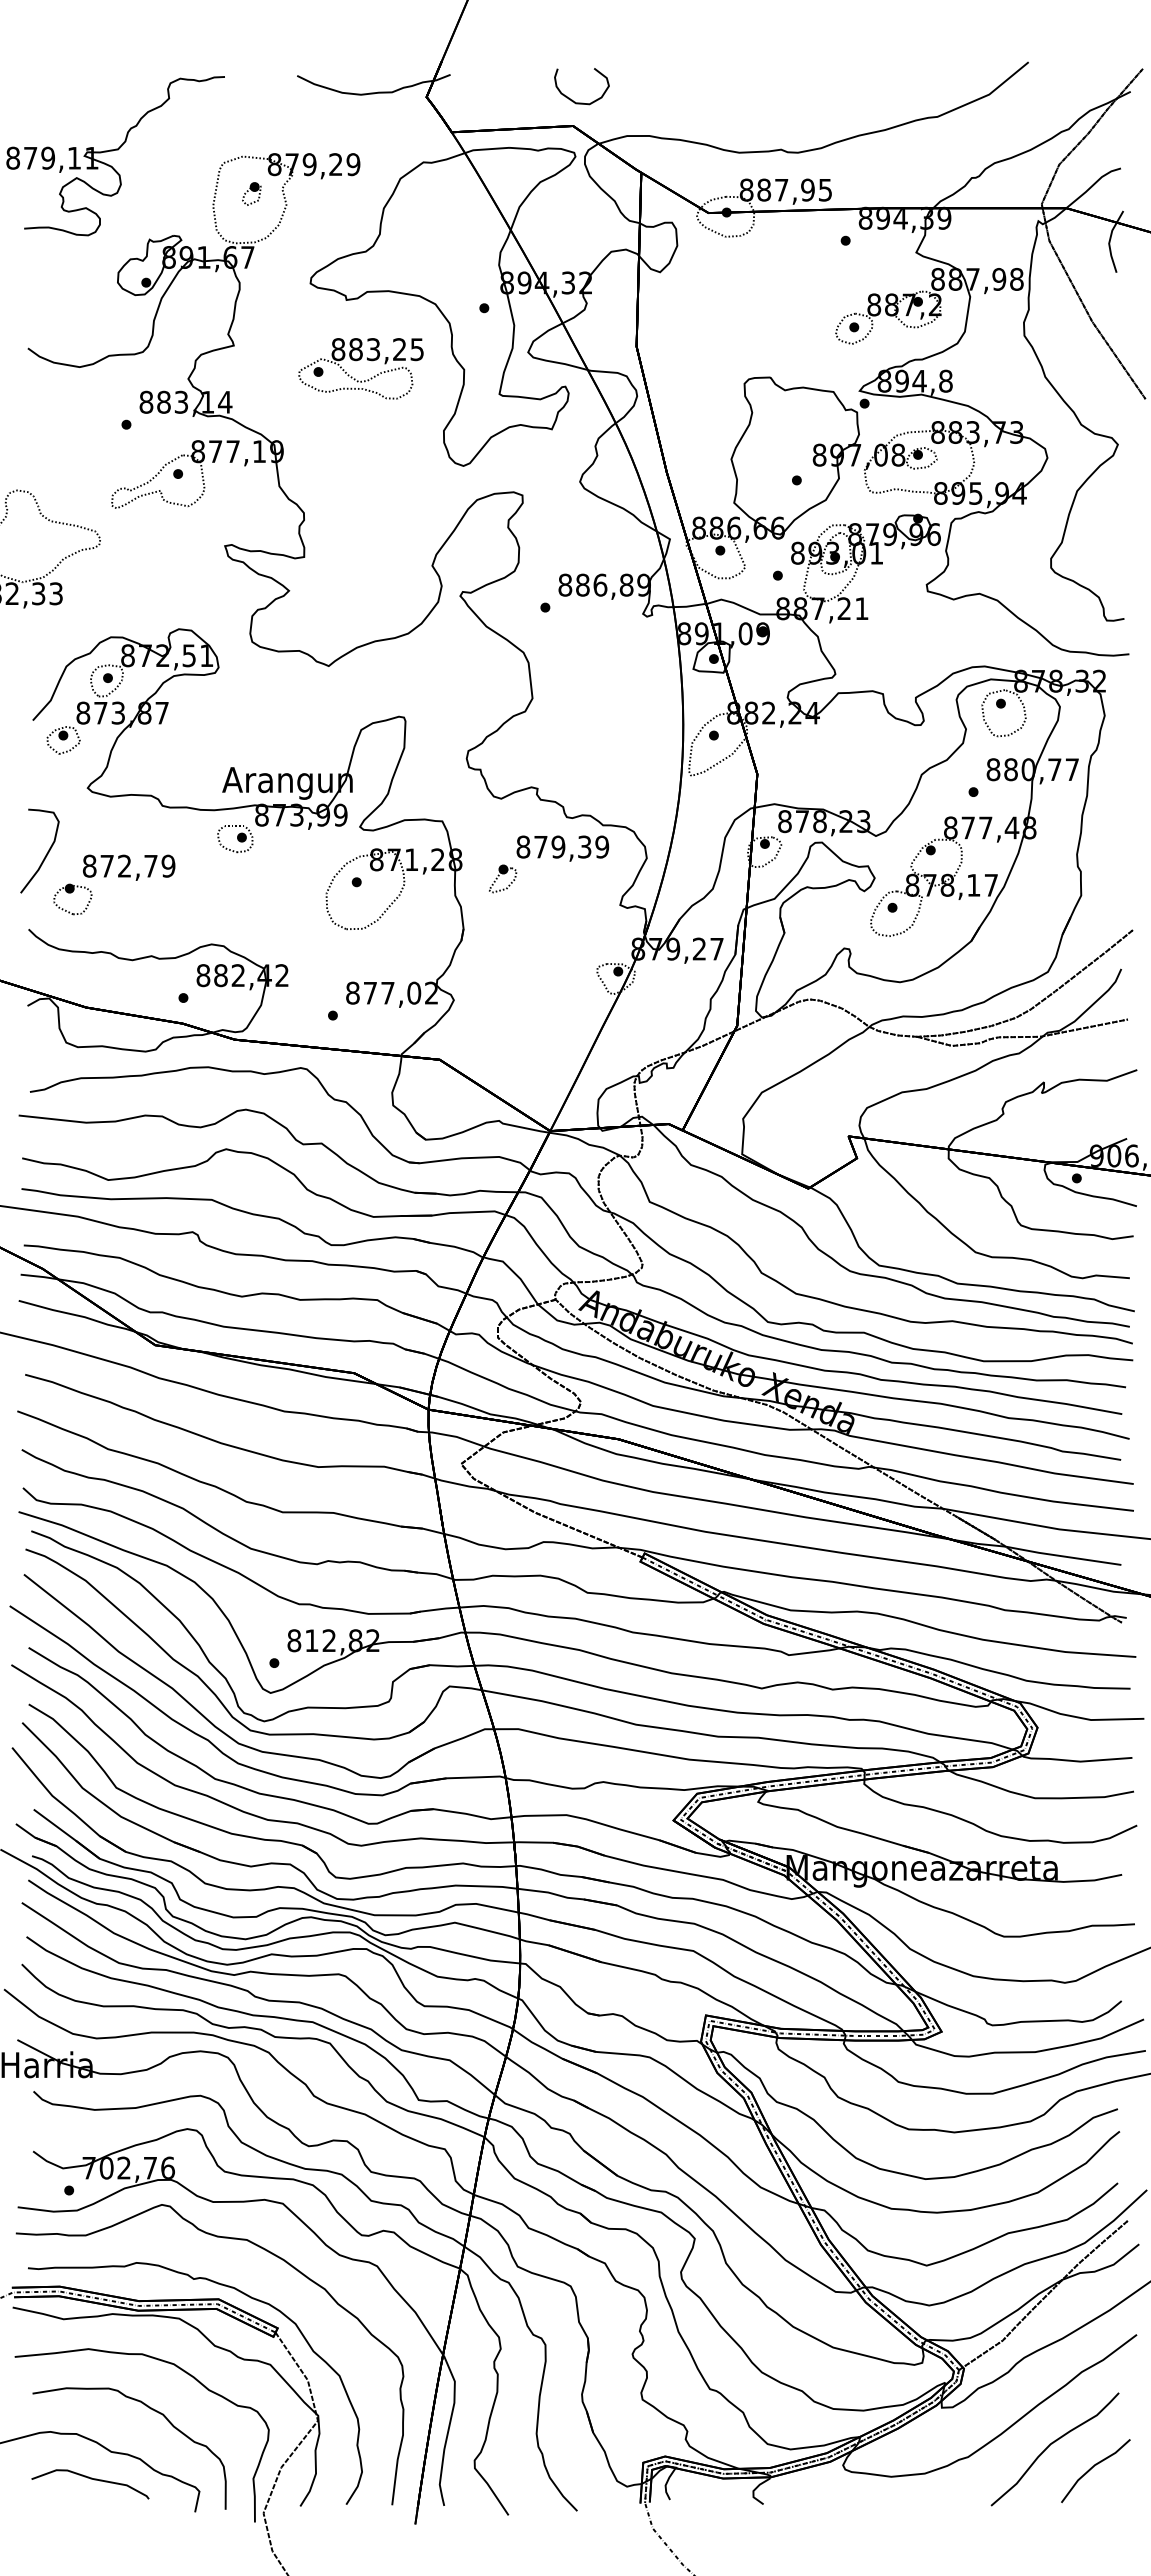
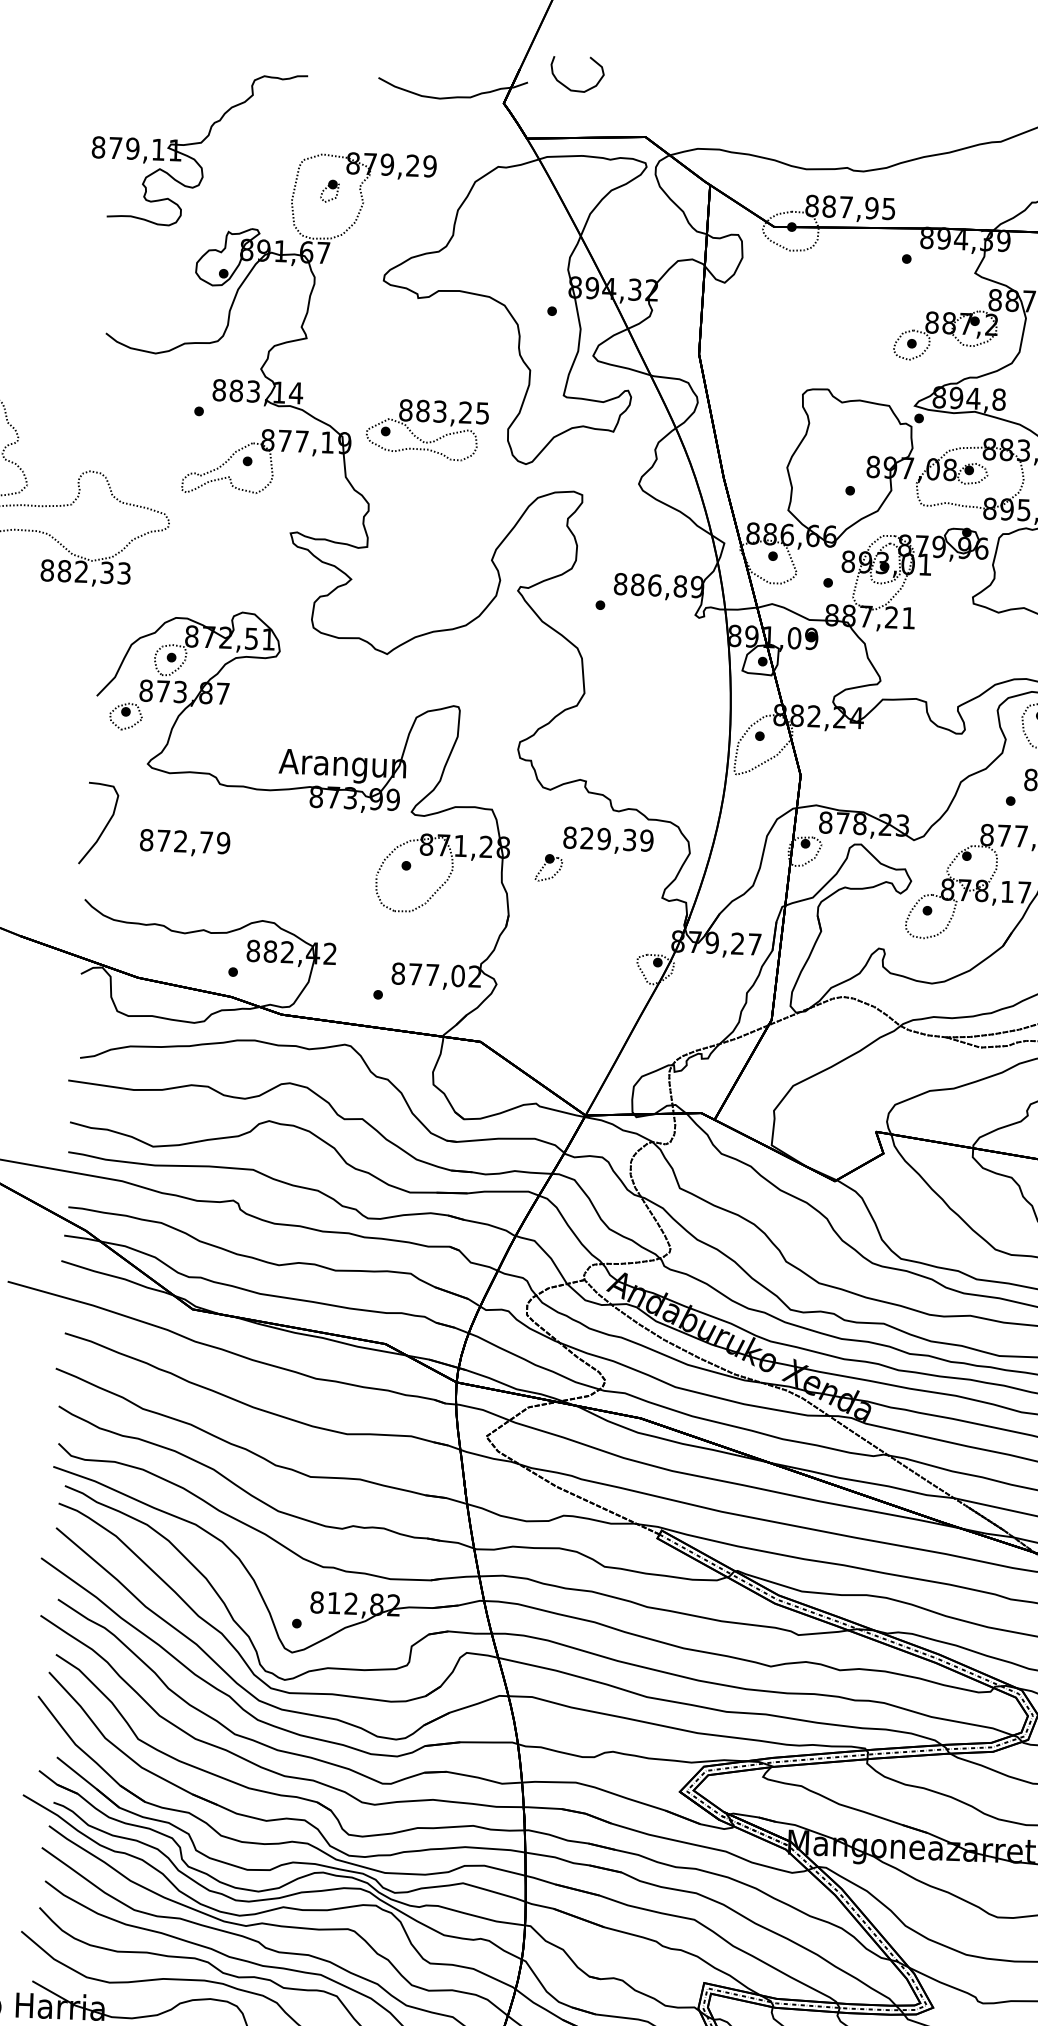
curve: (572, 99) -> (567, 86), moved
part: (359, 360) -> (426, 421), moved
part: (235, 839) -> (289, 819), removed
text: (540, 846) -> (586, 837), 879,39 -> 829,39
part: (71, 893) -> (127, 866), removed

